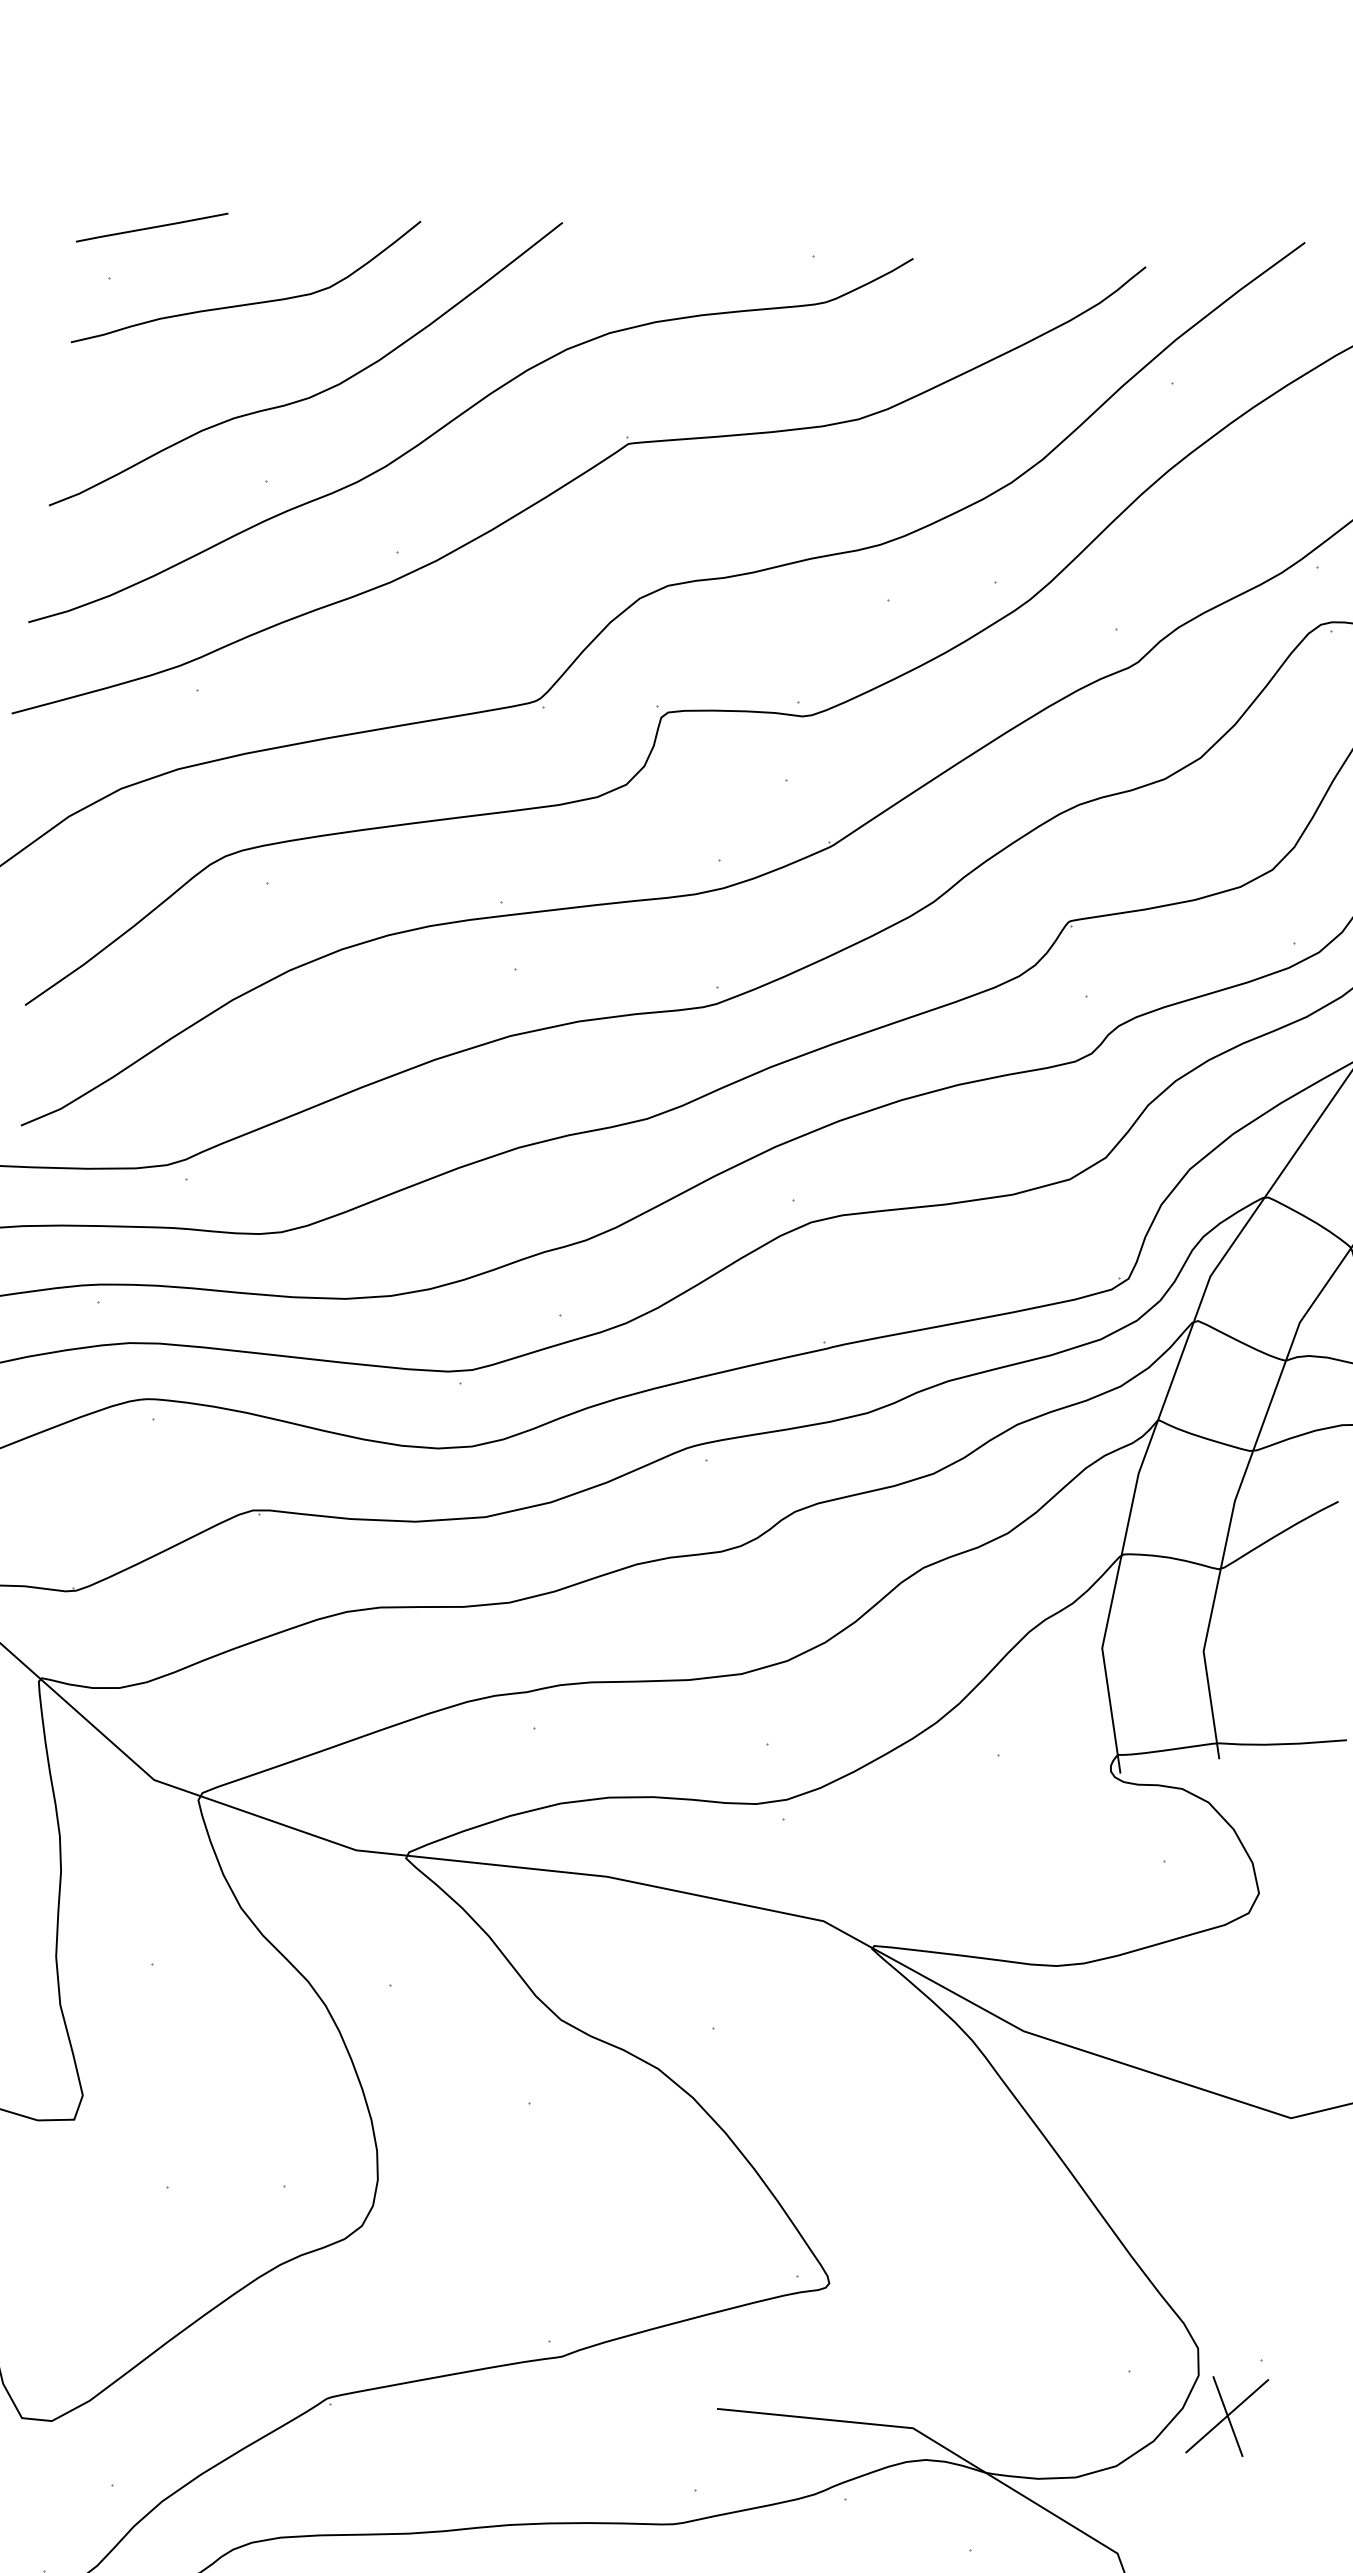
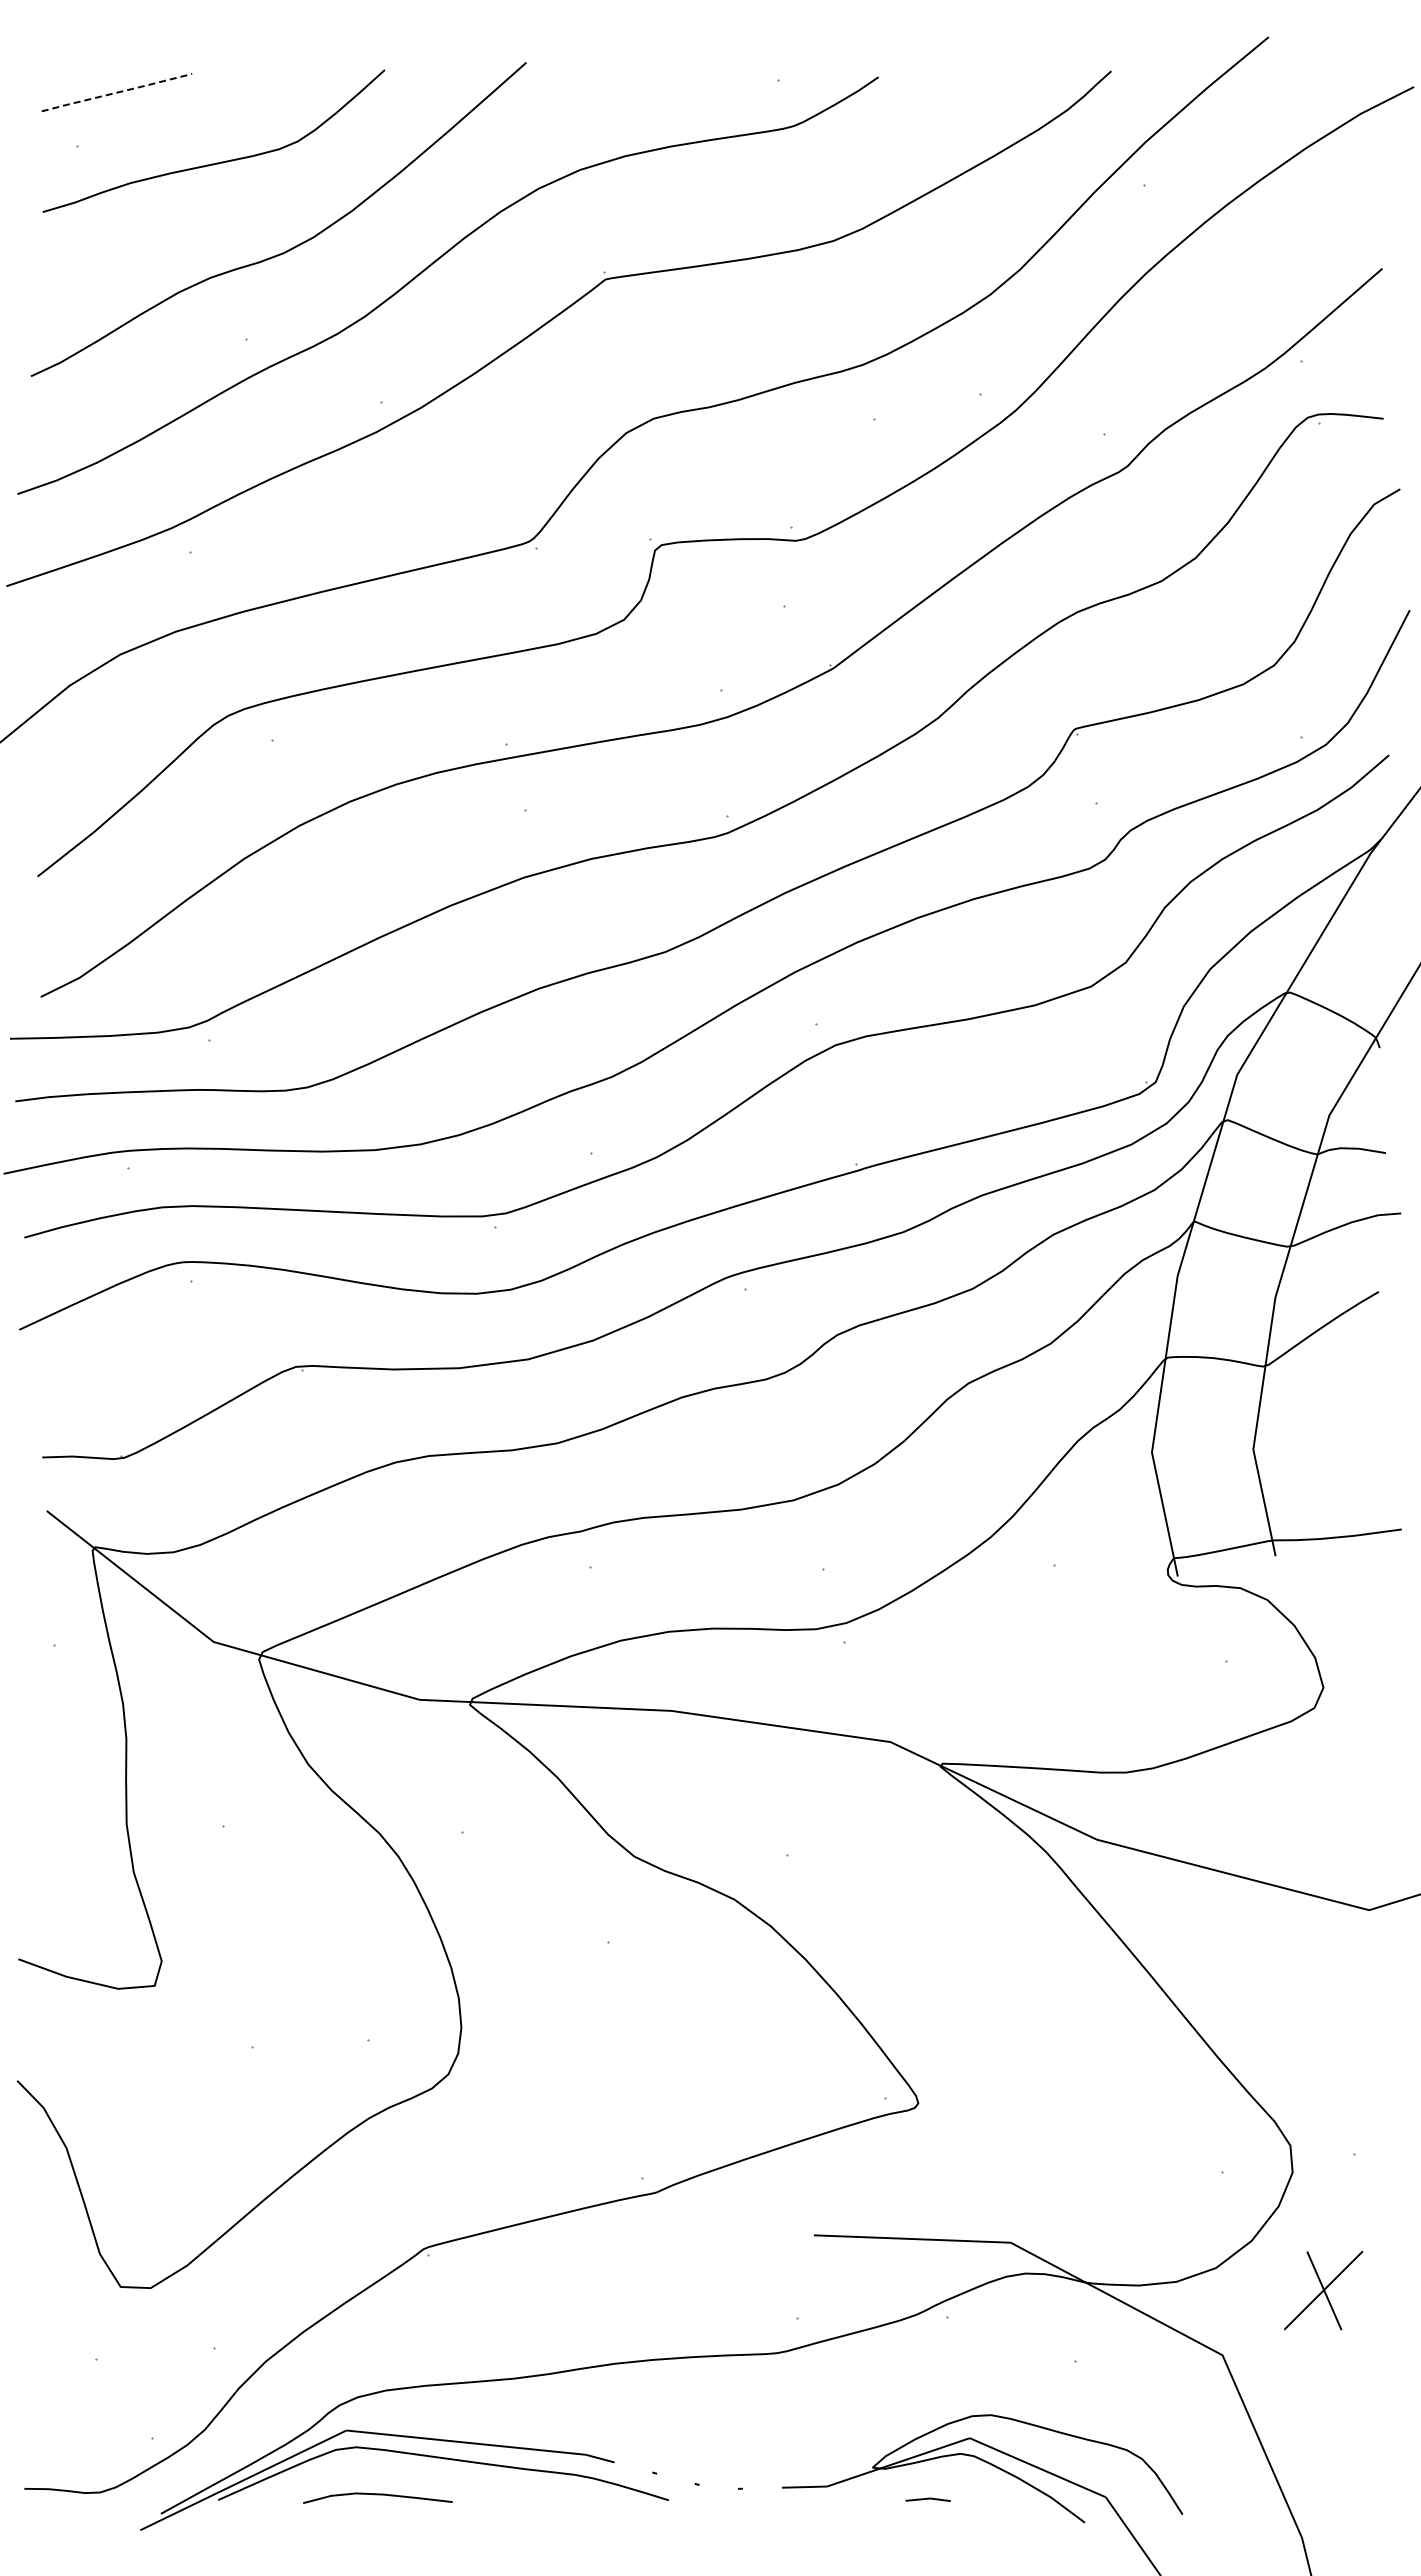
line: (152, 227) -> (117, 92), solid -> dashed
part: (1227, 2416) -> (1323, 2290), moved

